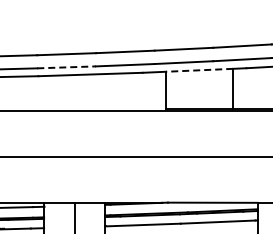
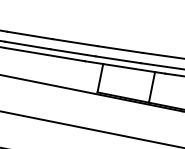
line: (67, 67) -> (28, 45), dashed -> solid
line: (199, 70) -> (129, 68), dashed -> solid

